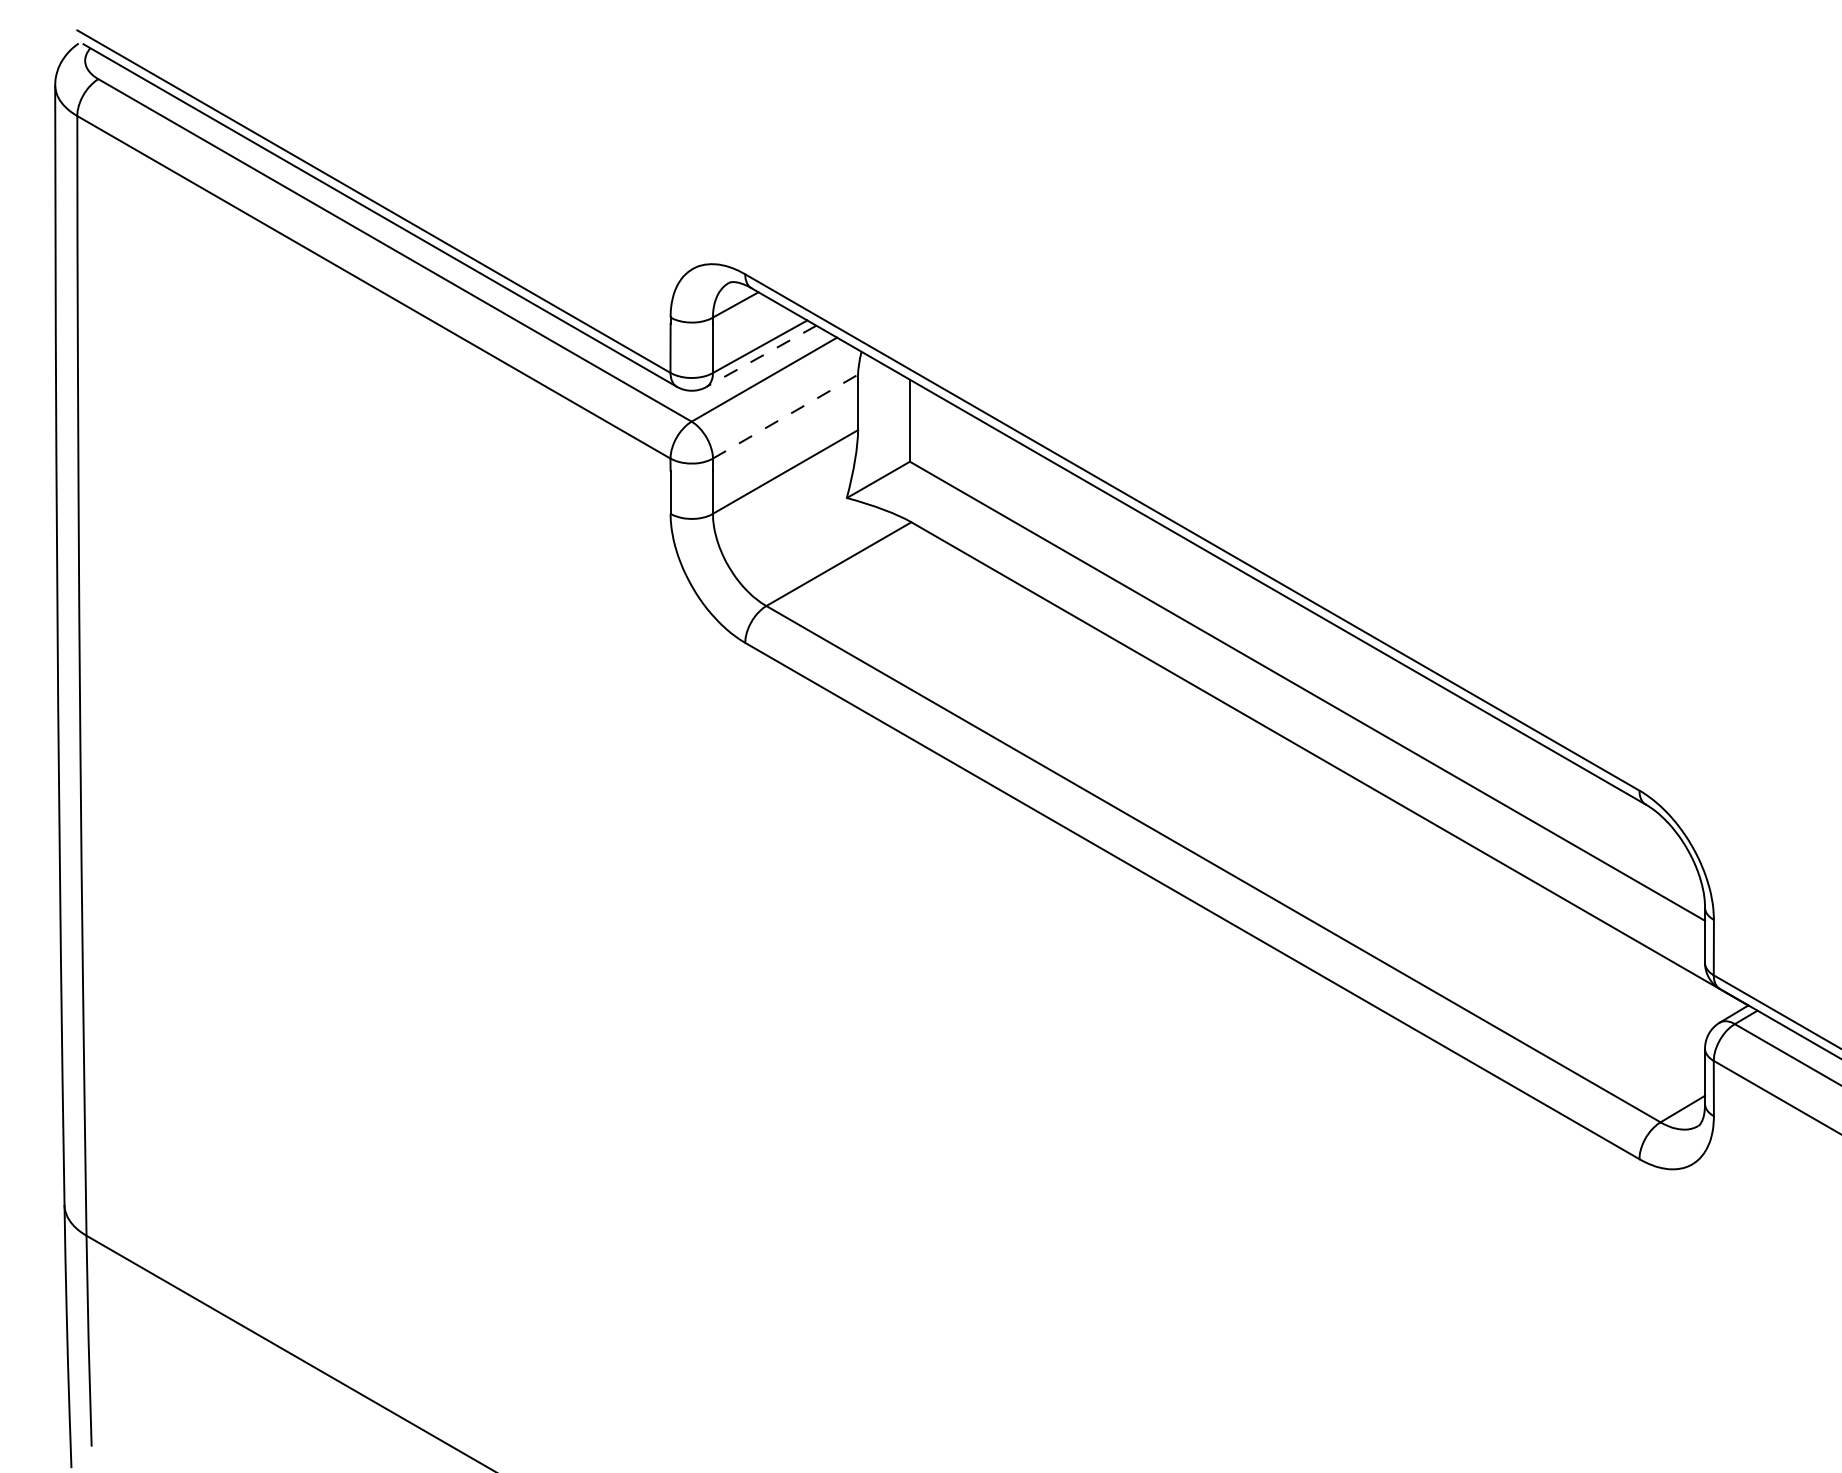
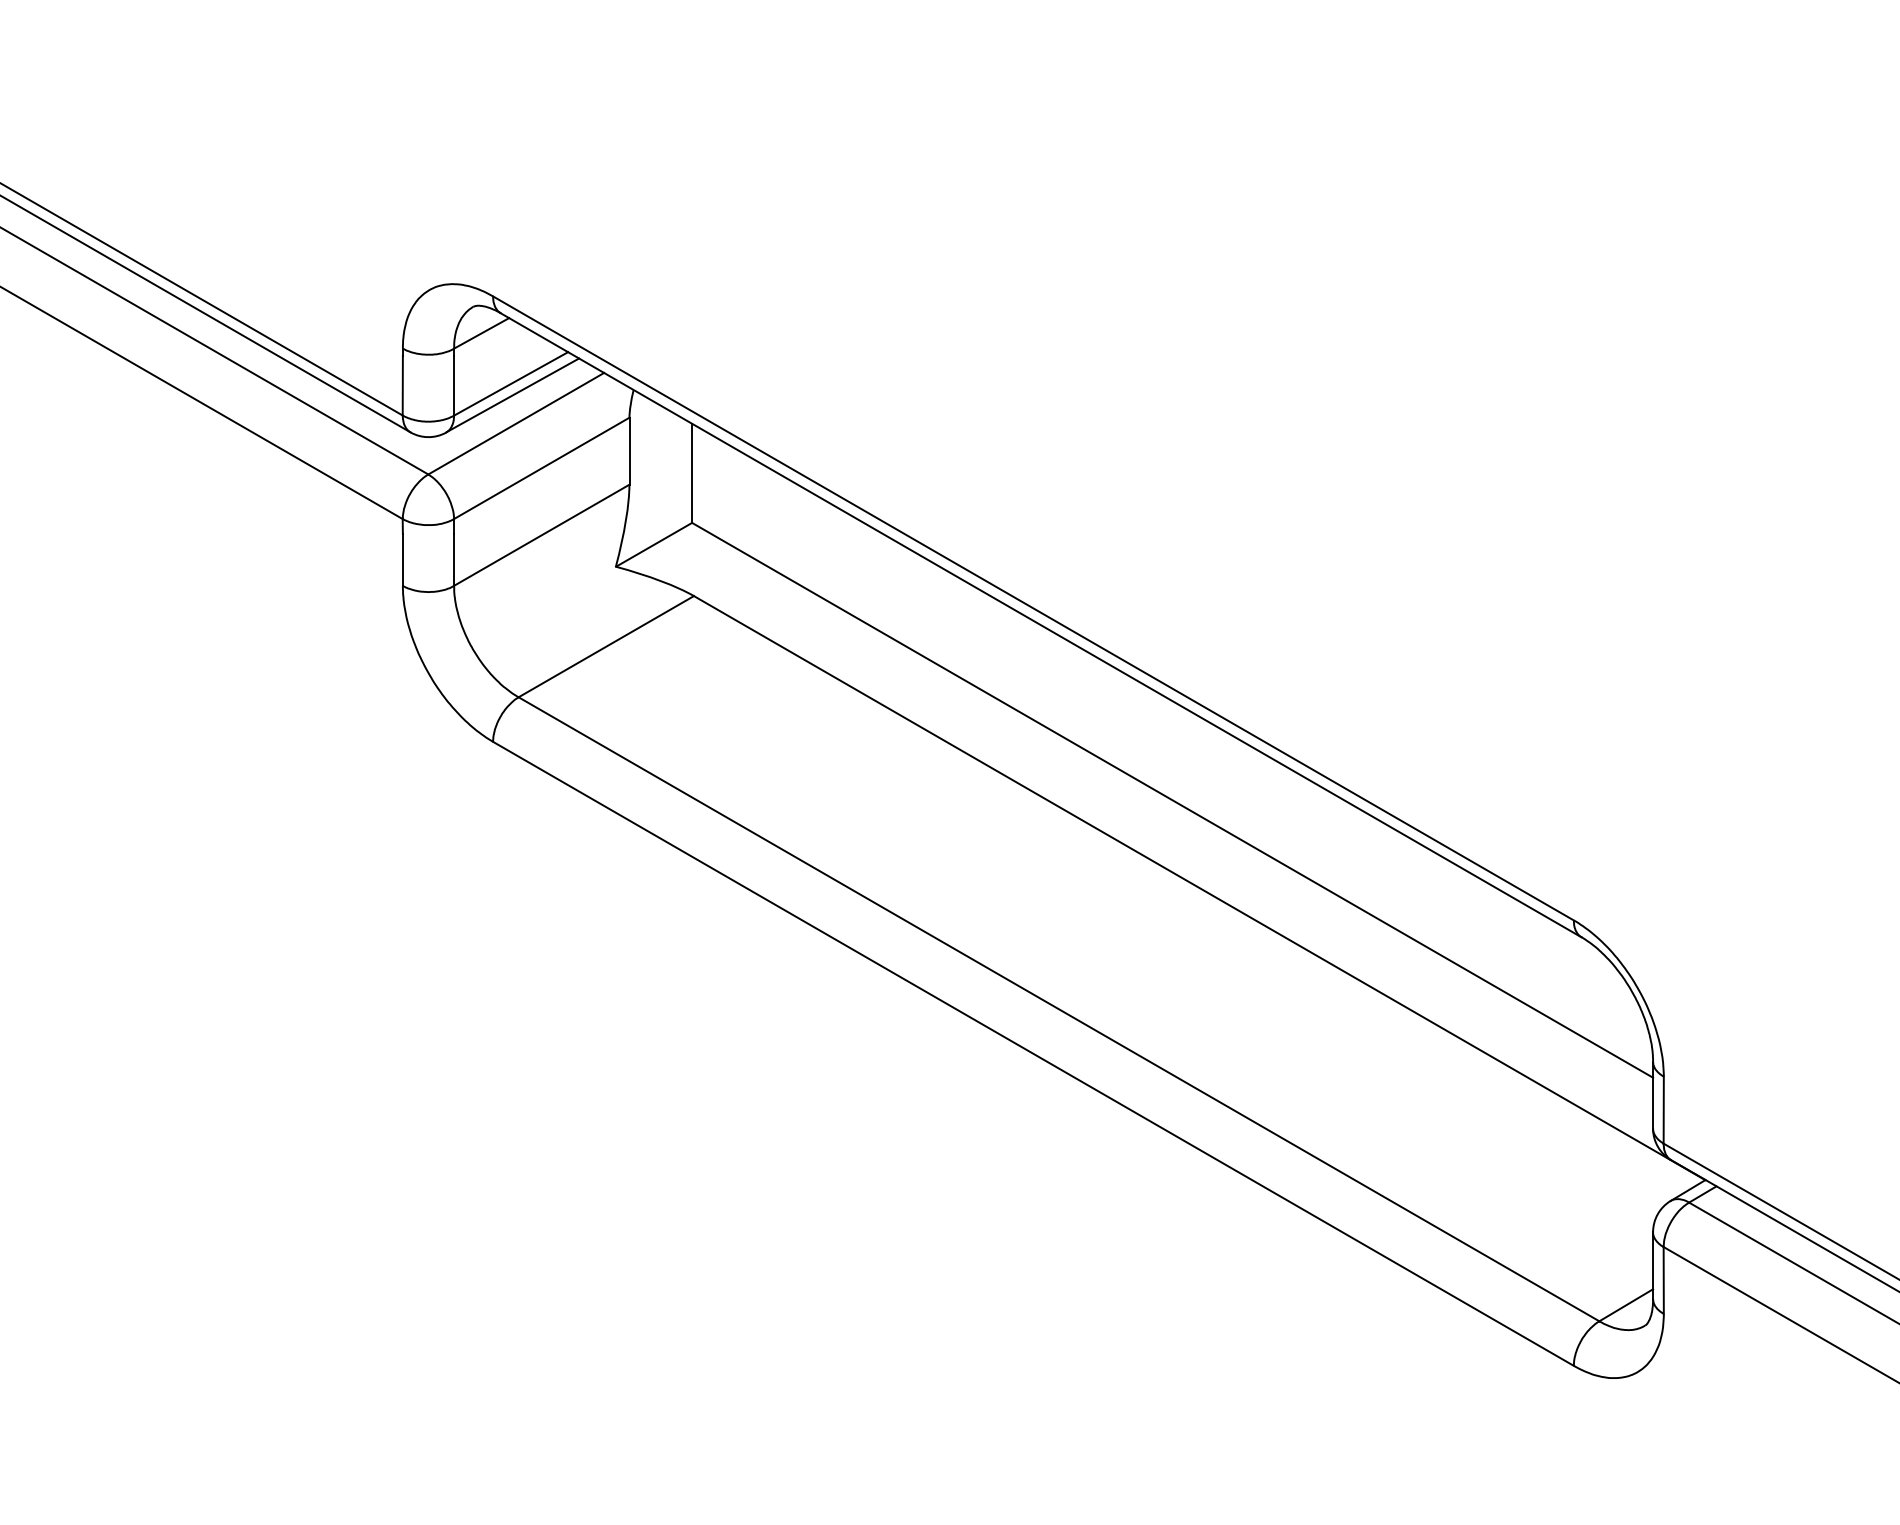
line: (761, 356) -> (512, 395), dashed -> solid
line: (785, 416) -> (541, 468), dashed -> solid

